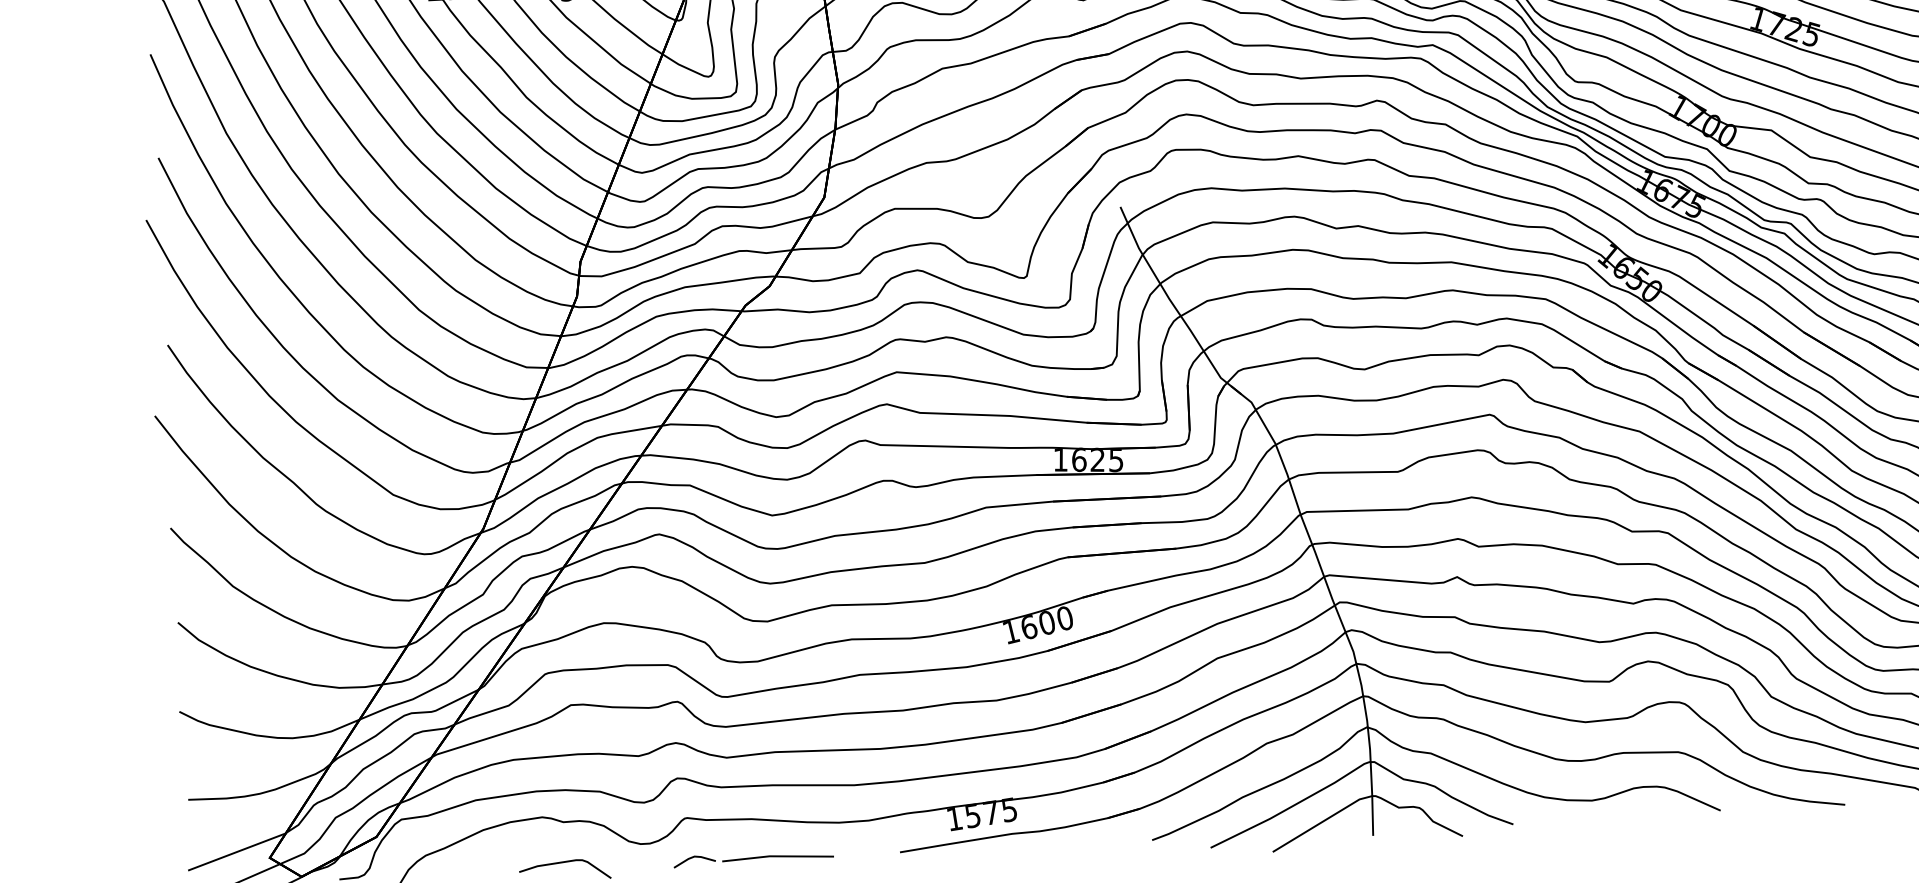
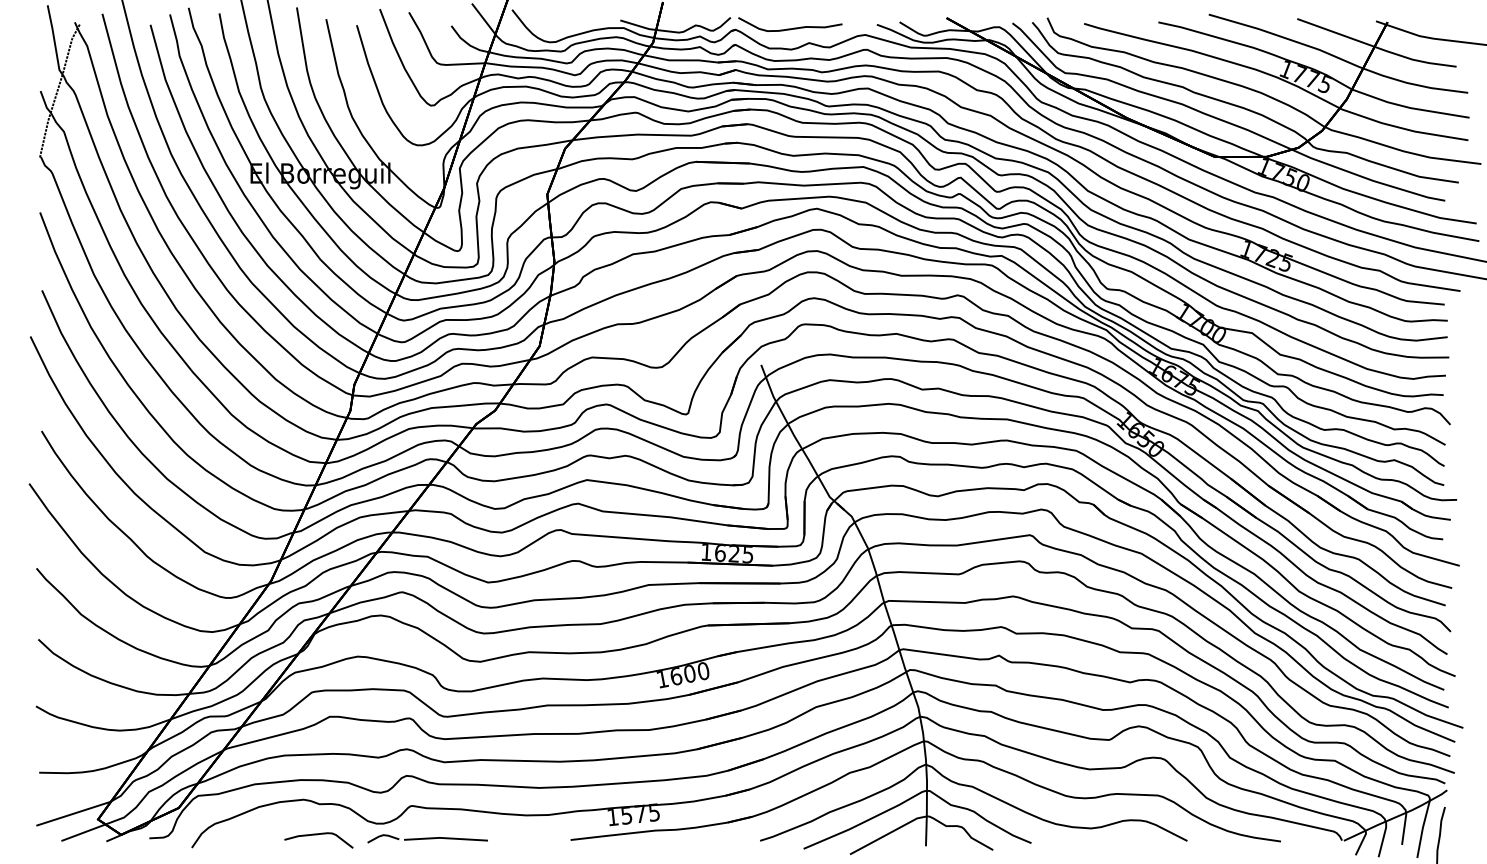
part: (753, 857) -> (427, 838), moved

